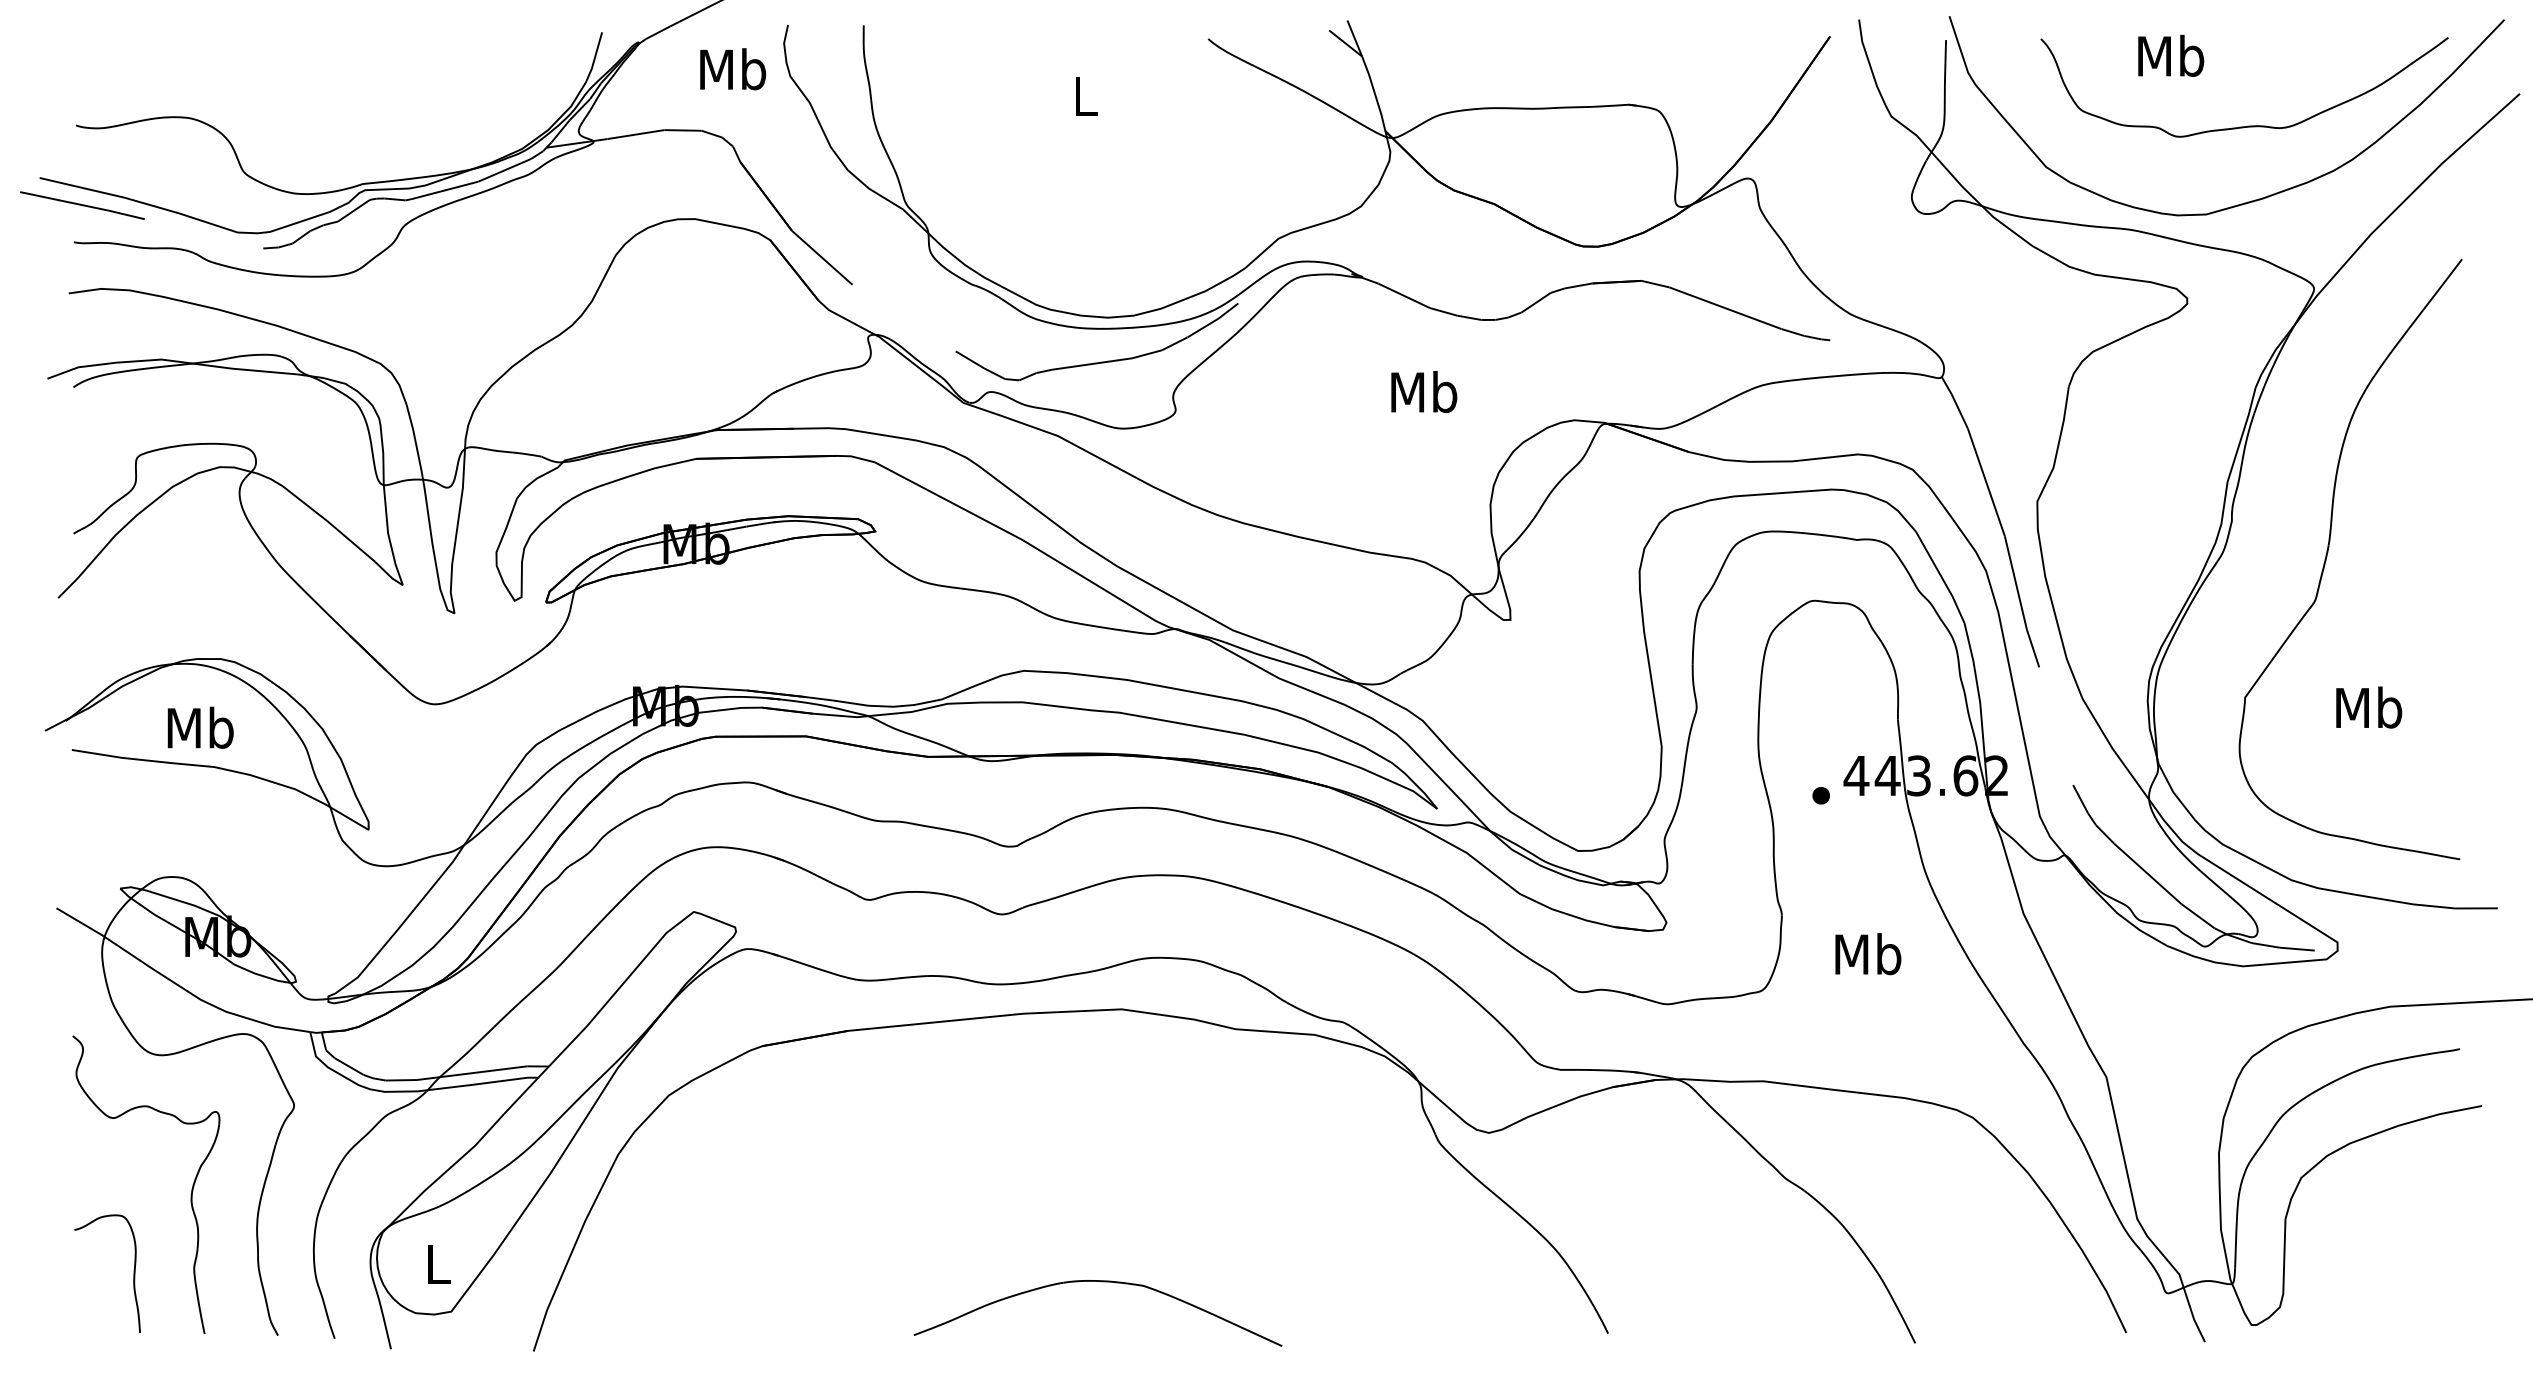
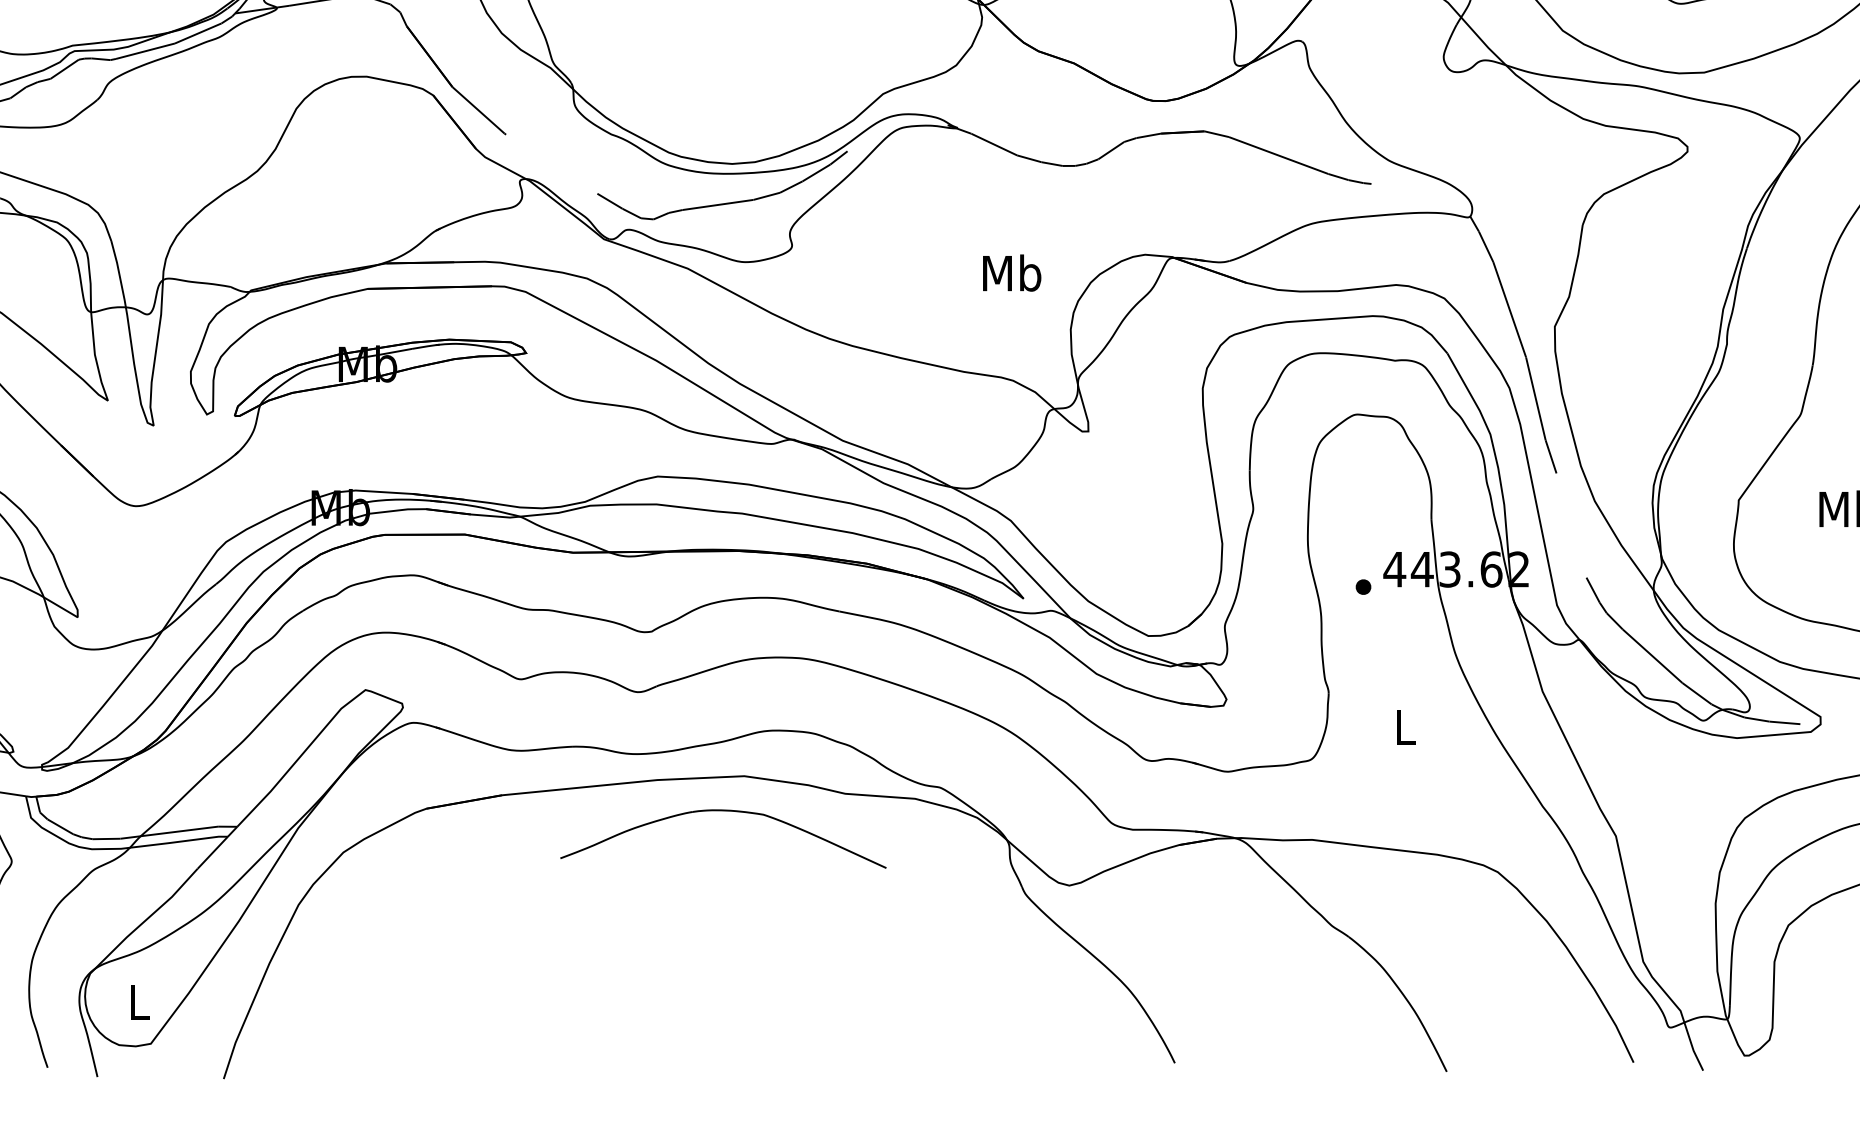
text: (1424, 391) -> (1012, 272), moved
text: (1868, 954) -> (1405, 727), Mb -> L
part: (1101, 1282) -> (726, 811), moved

